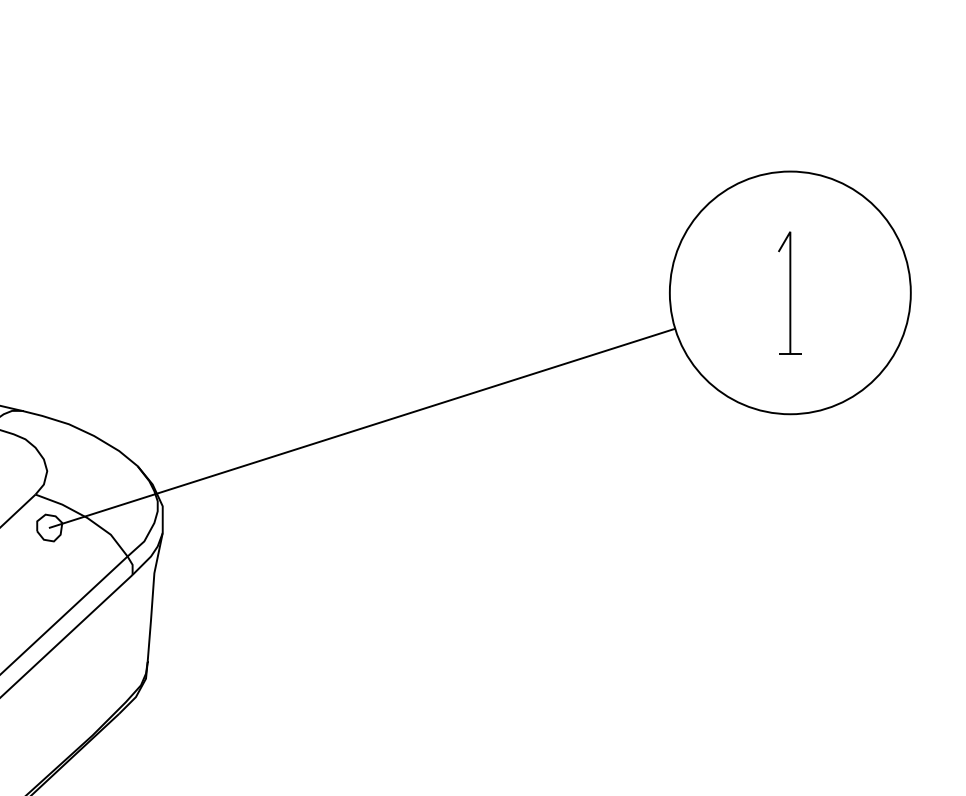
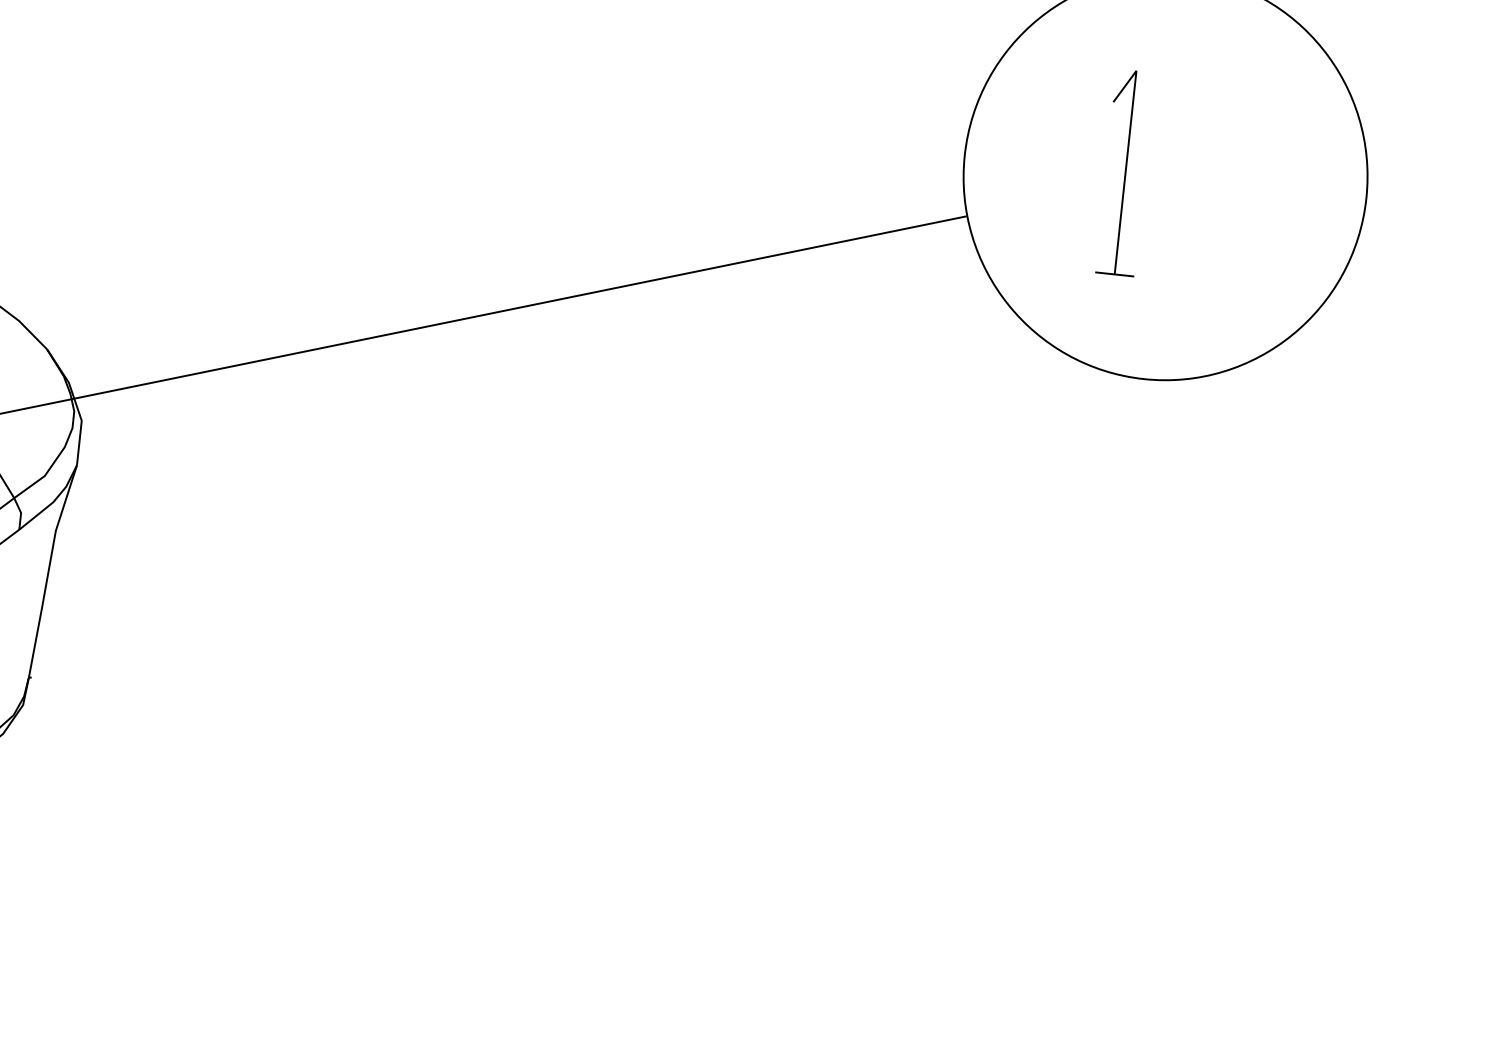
part: (789, 292) -> (1124, 171), moved

